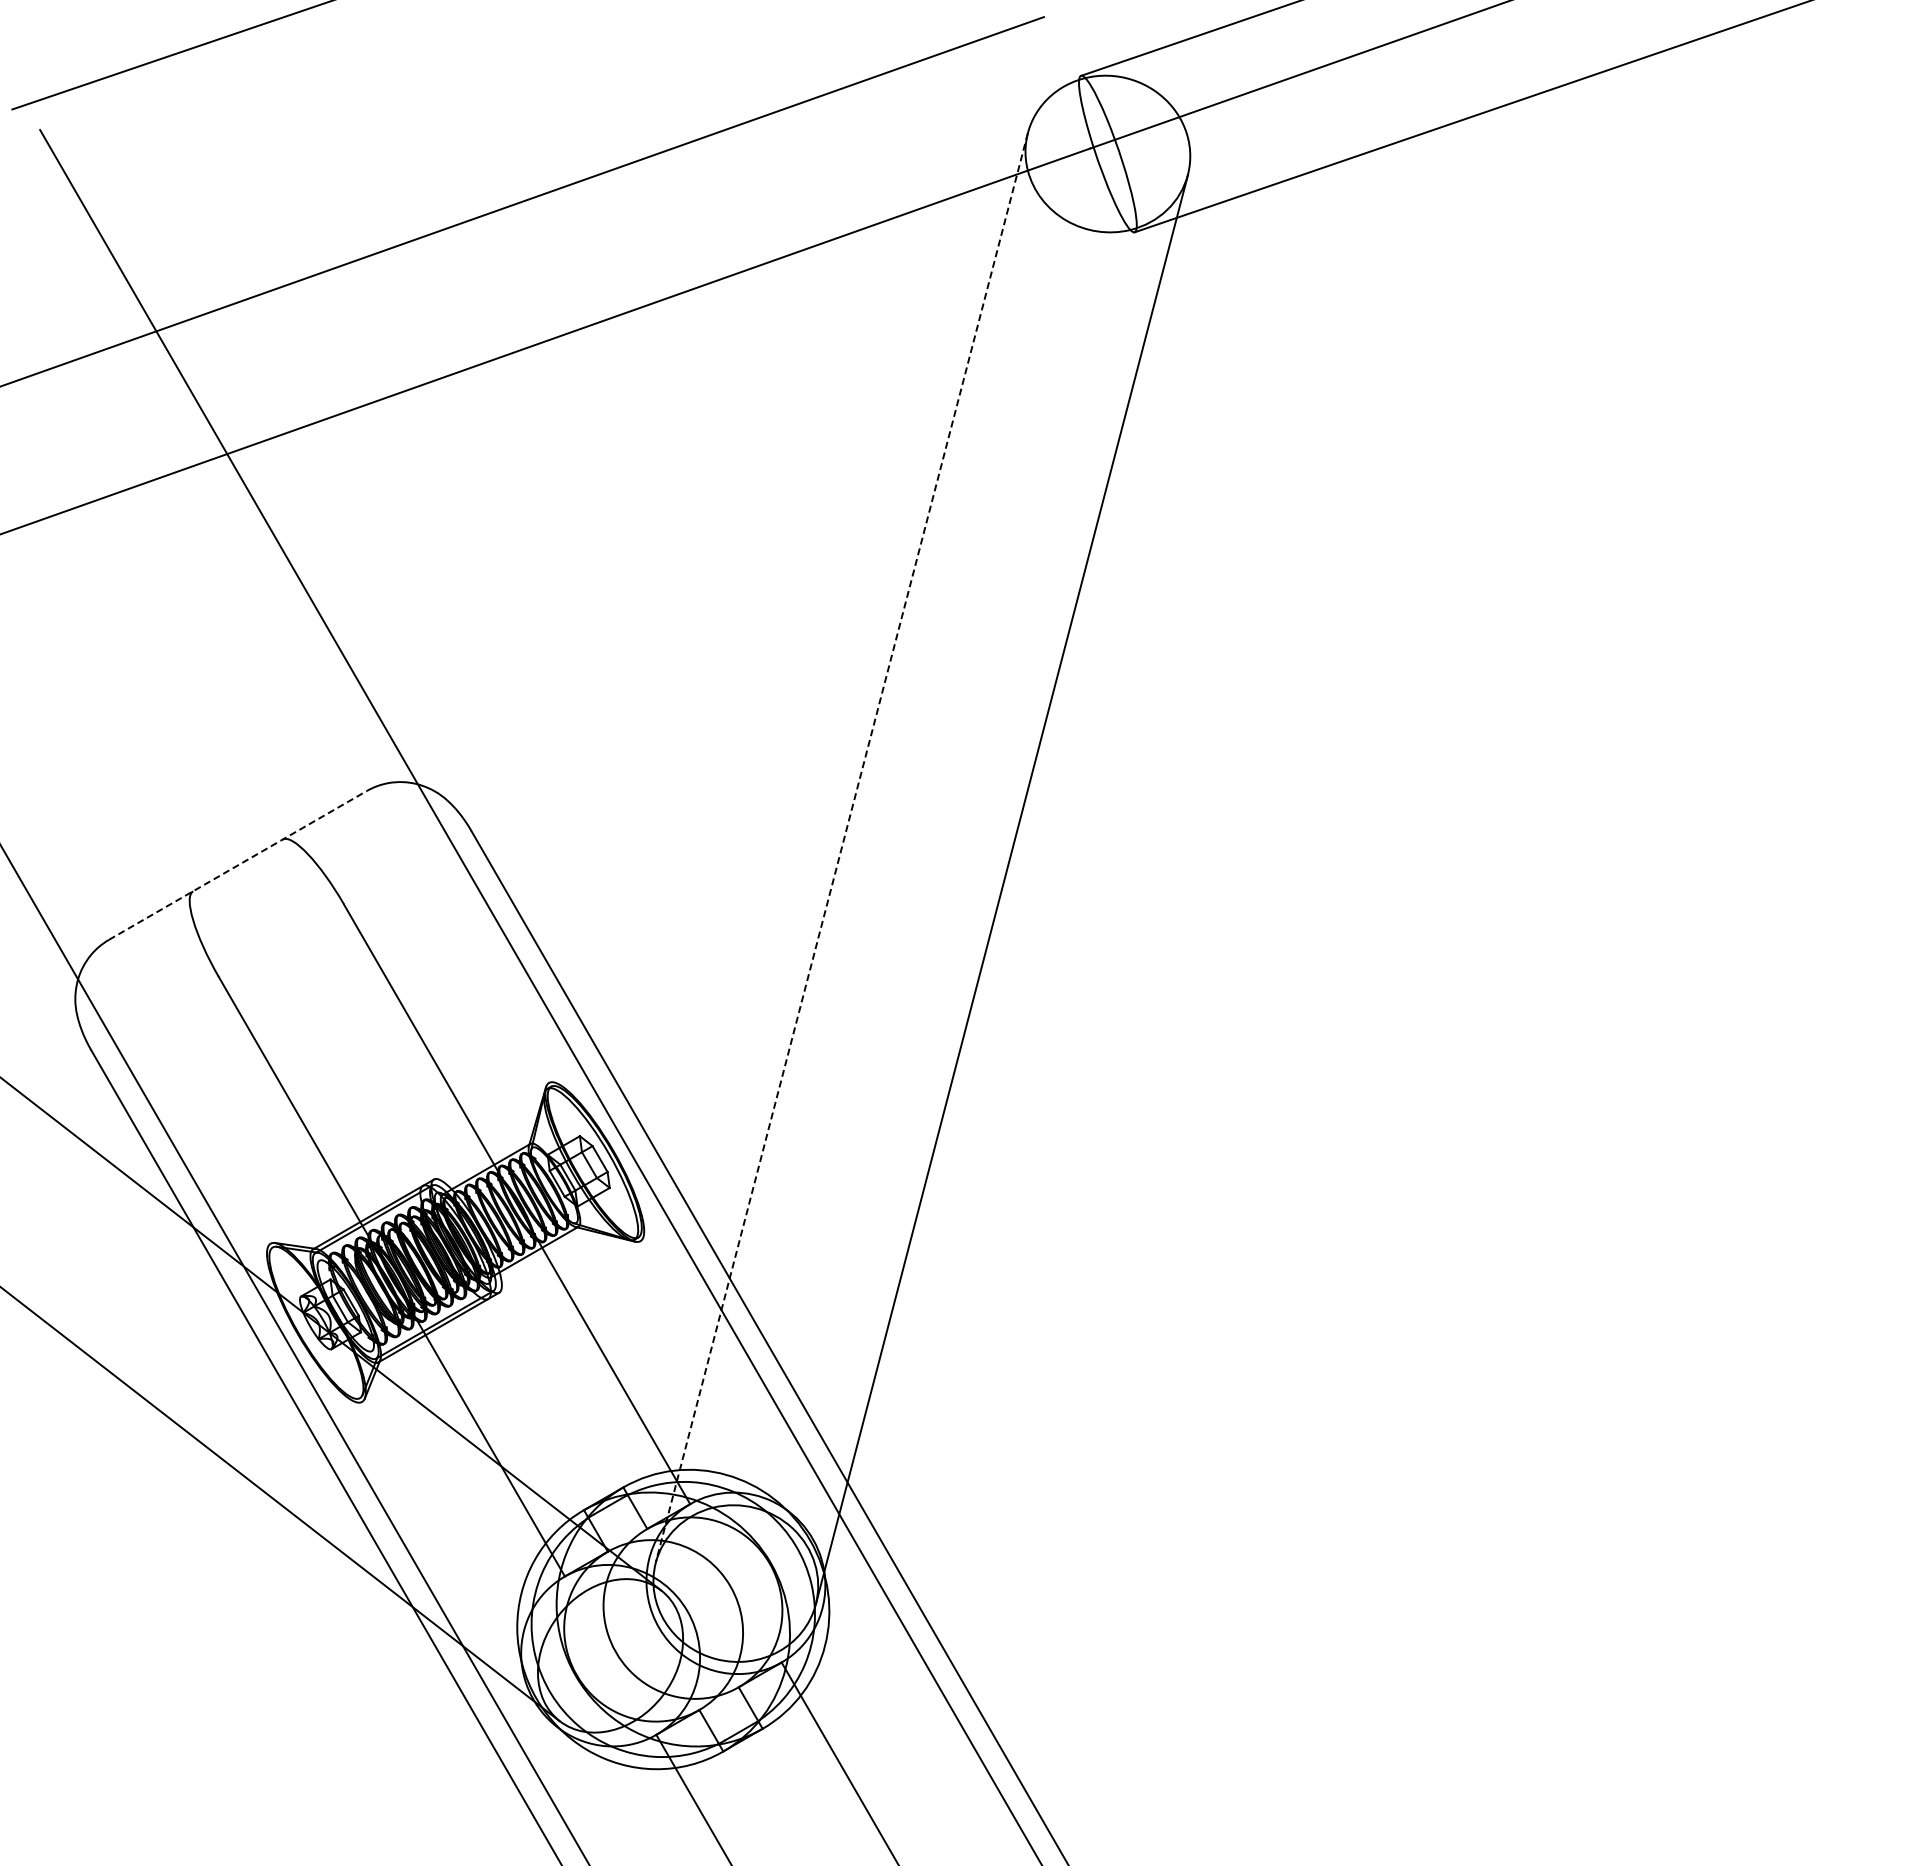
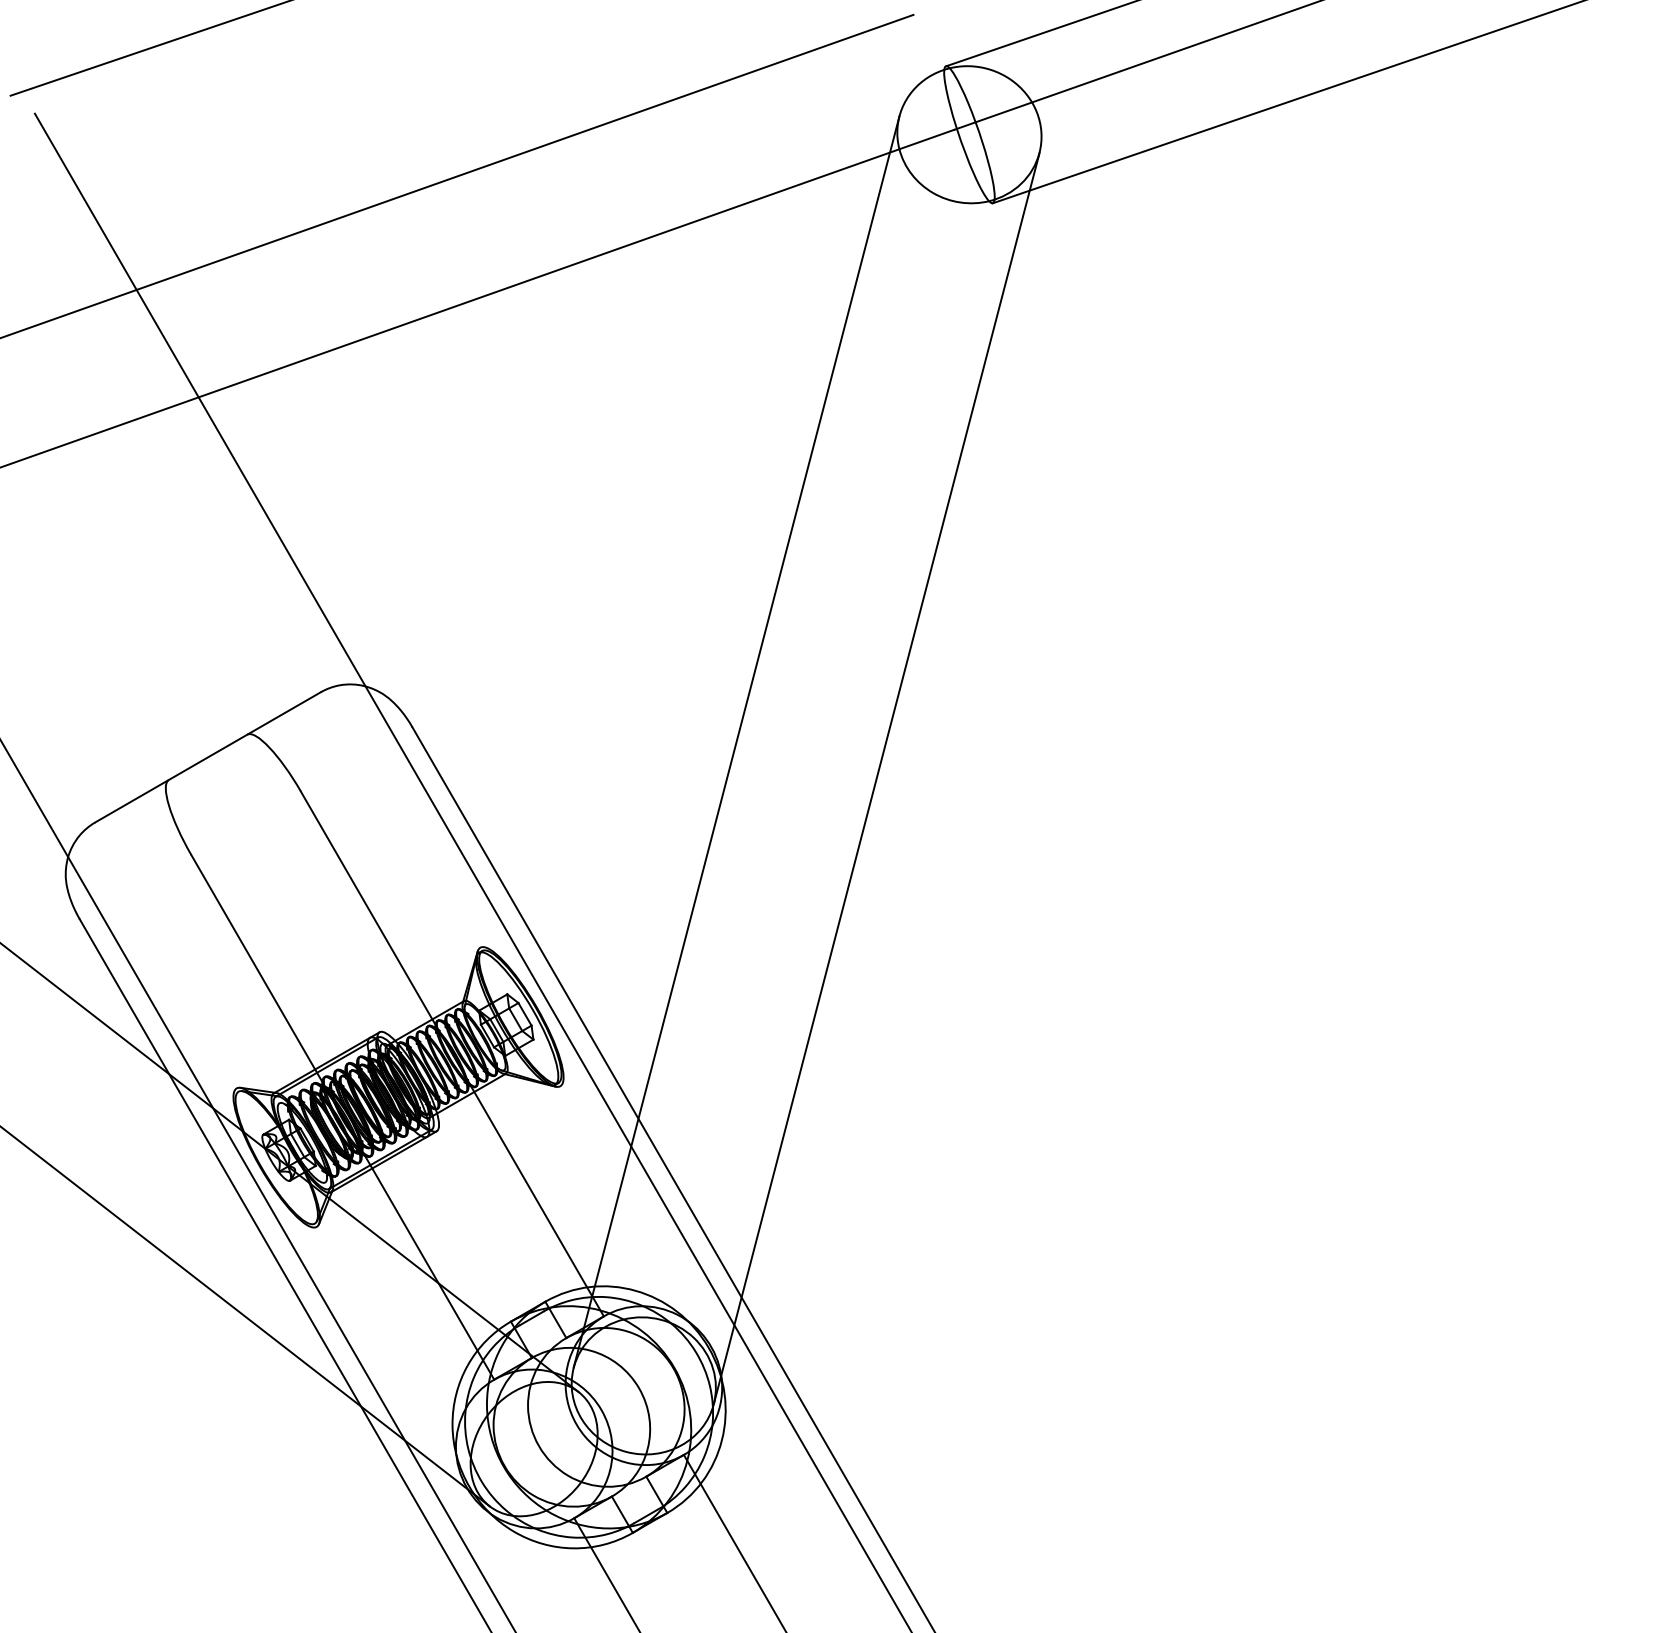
line: (841, 847) -> (736, 741), dashed -> solid
line: (237, 865) -> (207, 757), dashed -> solid

